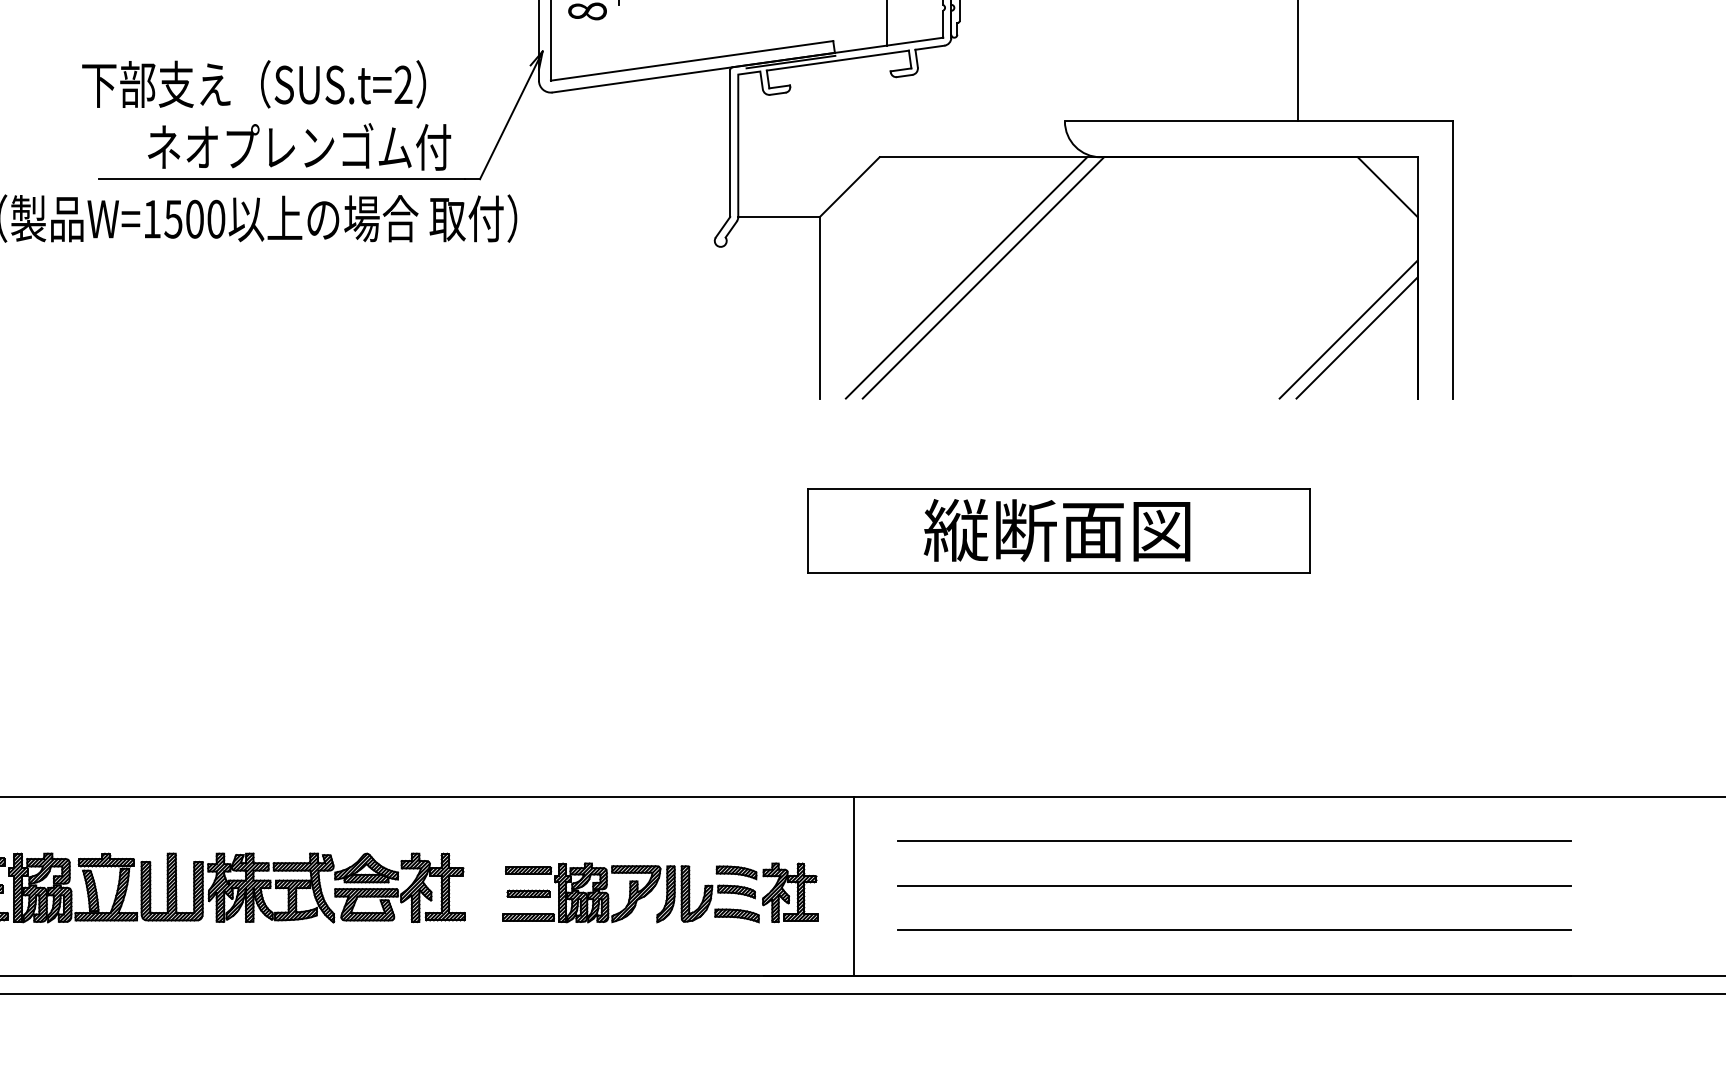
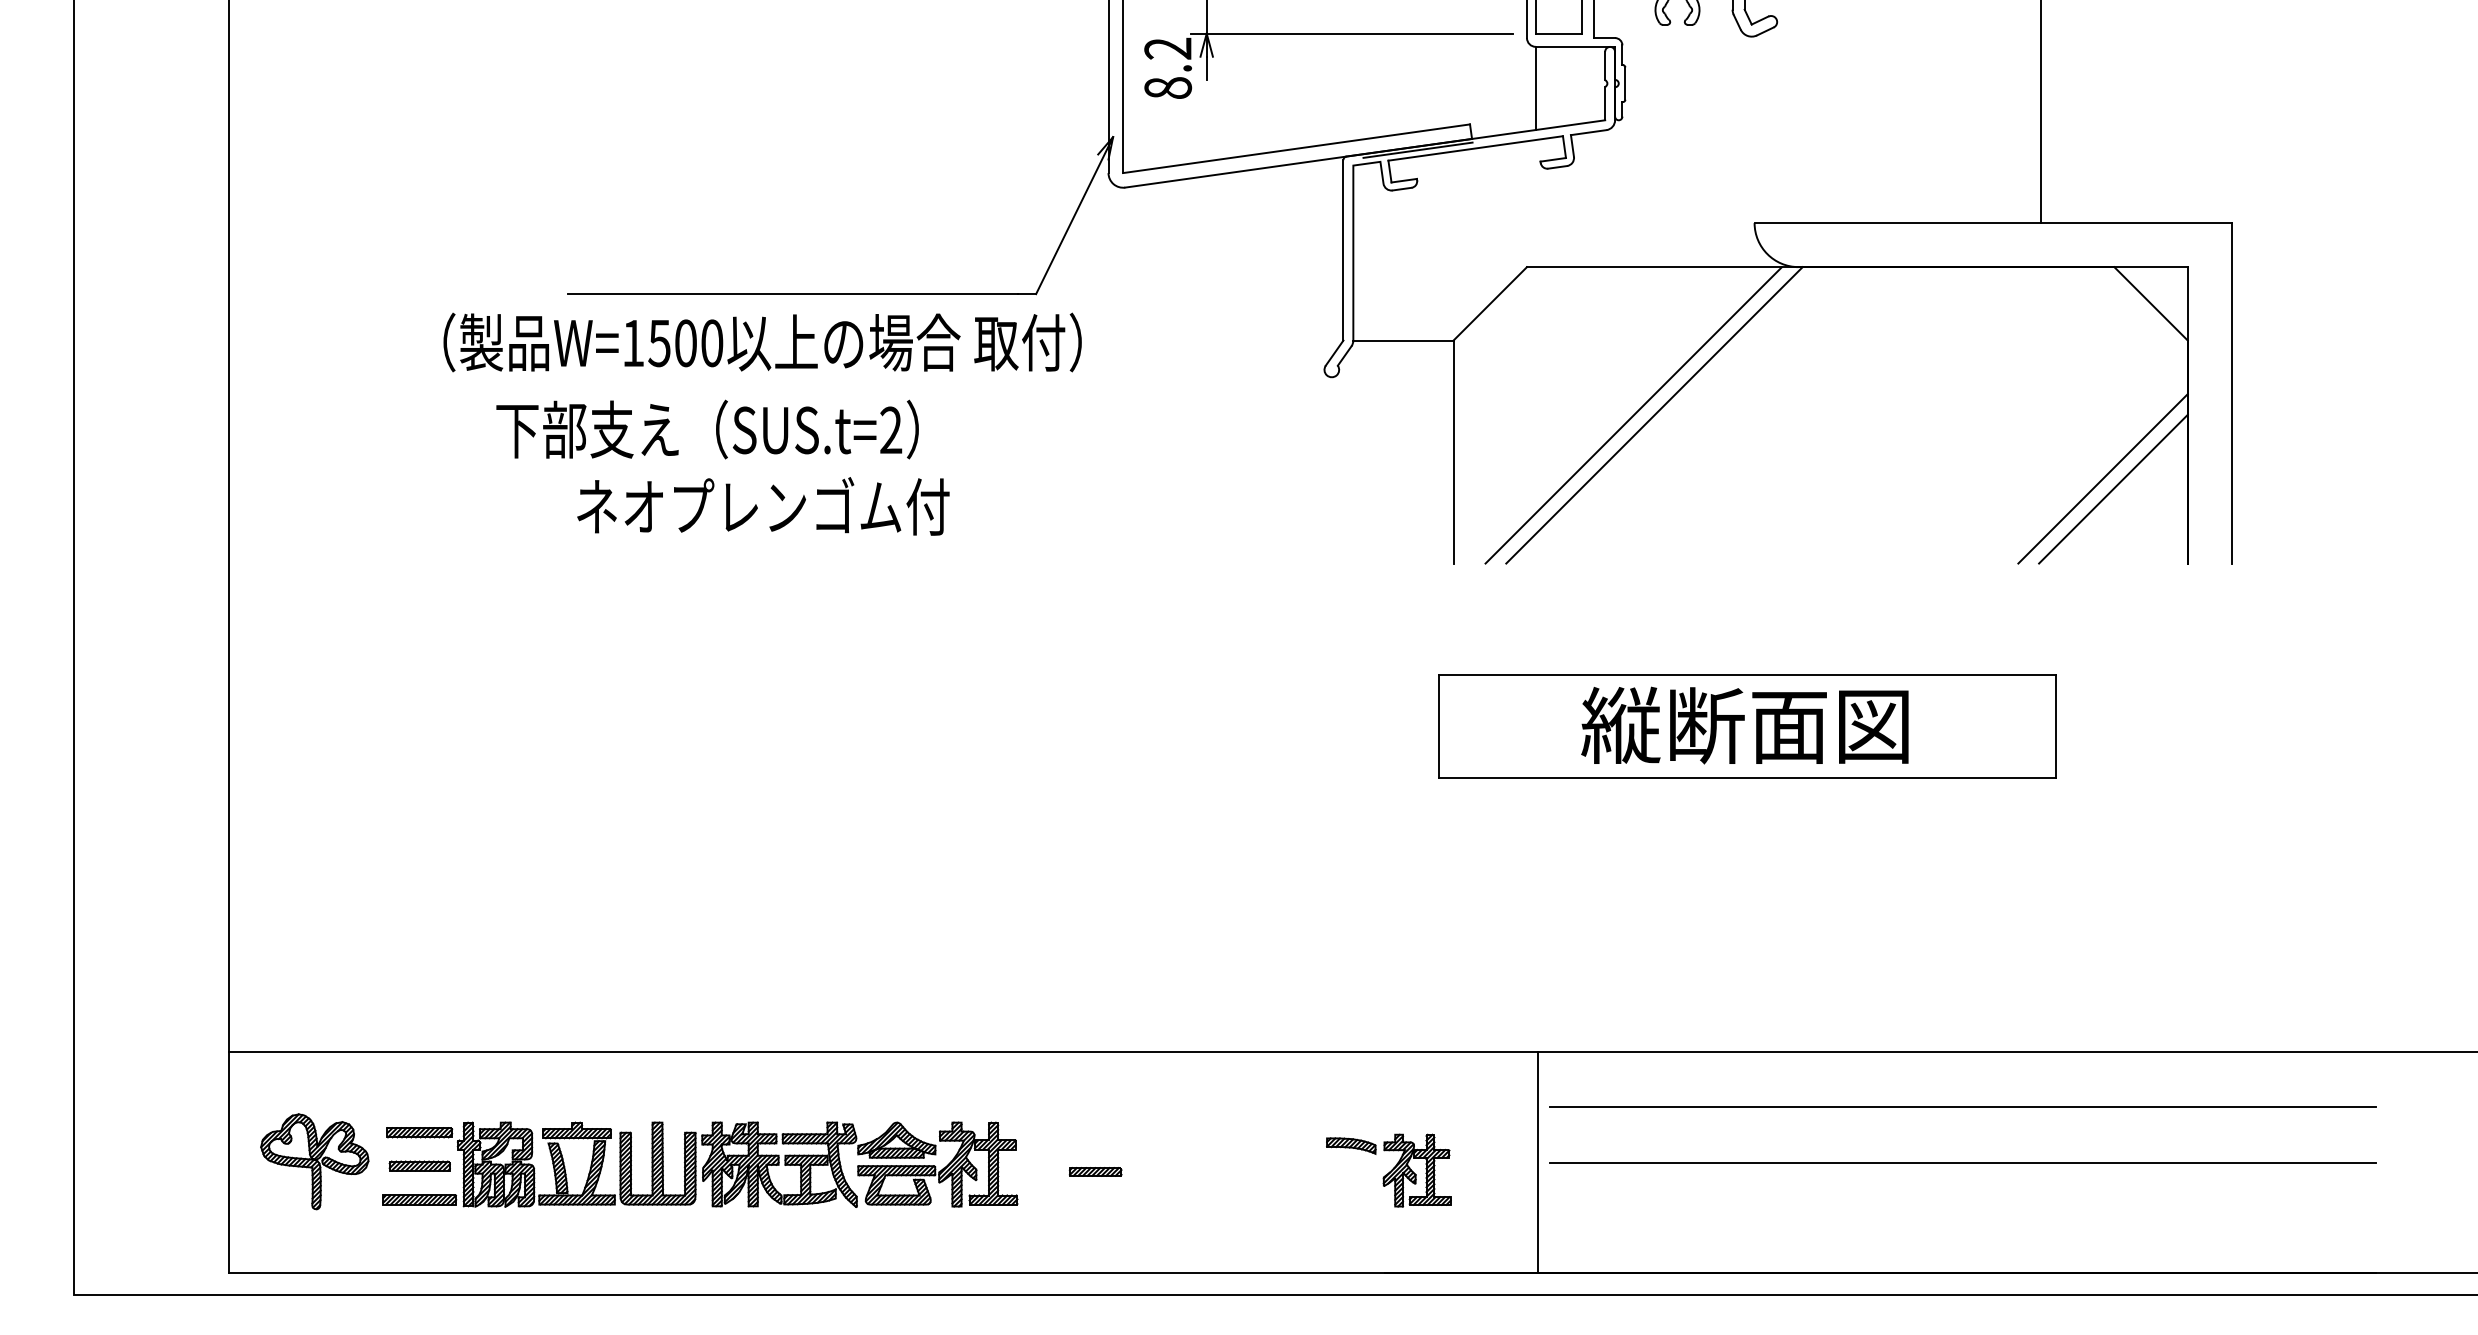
text: (266, 115) -> (722, 467), moved
line: (854, 886) -> (1538, 1162), moved
part: (630, 892) -> (1221, 1170), removed
line: (1235, 930) -> (1963, 1216), removed

